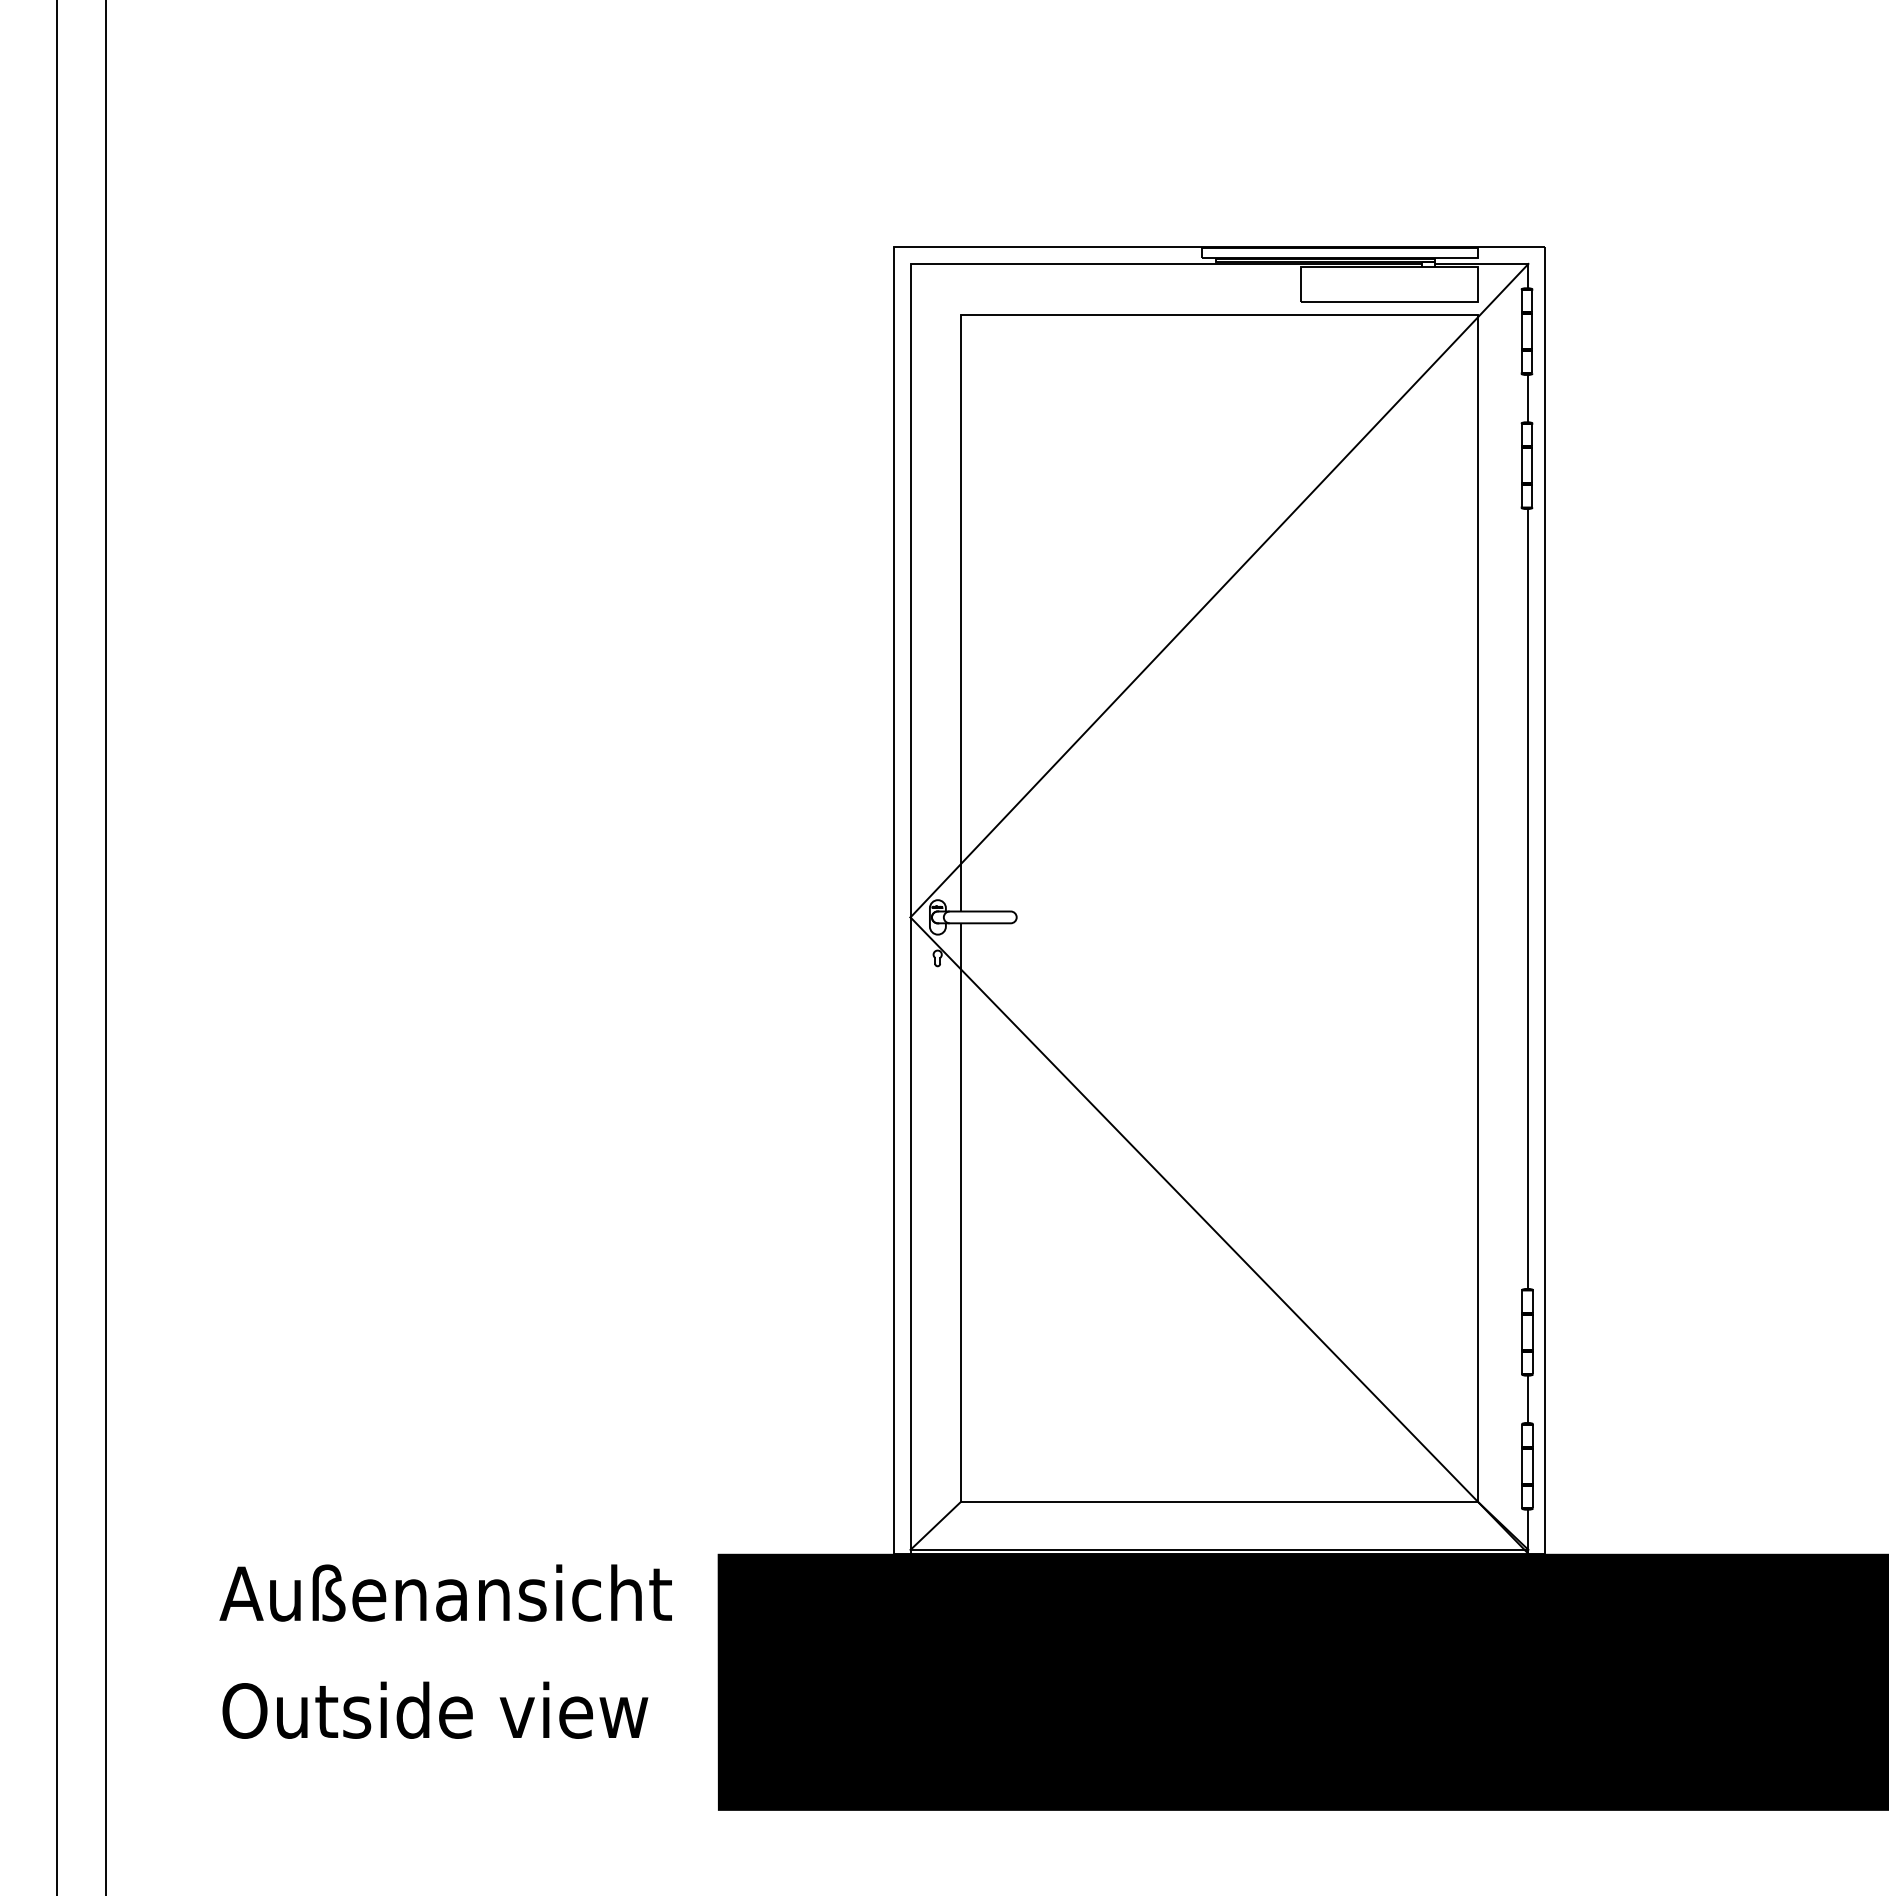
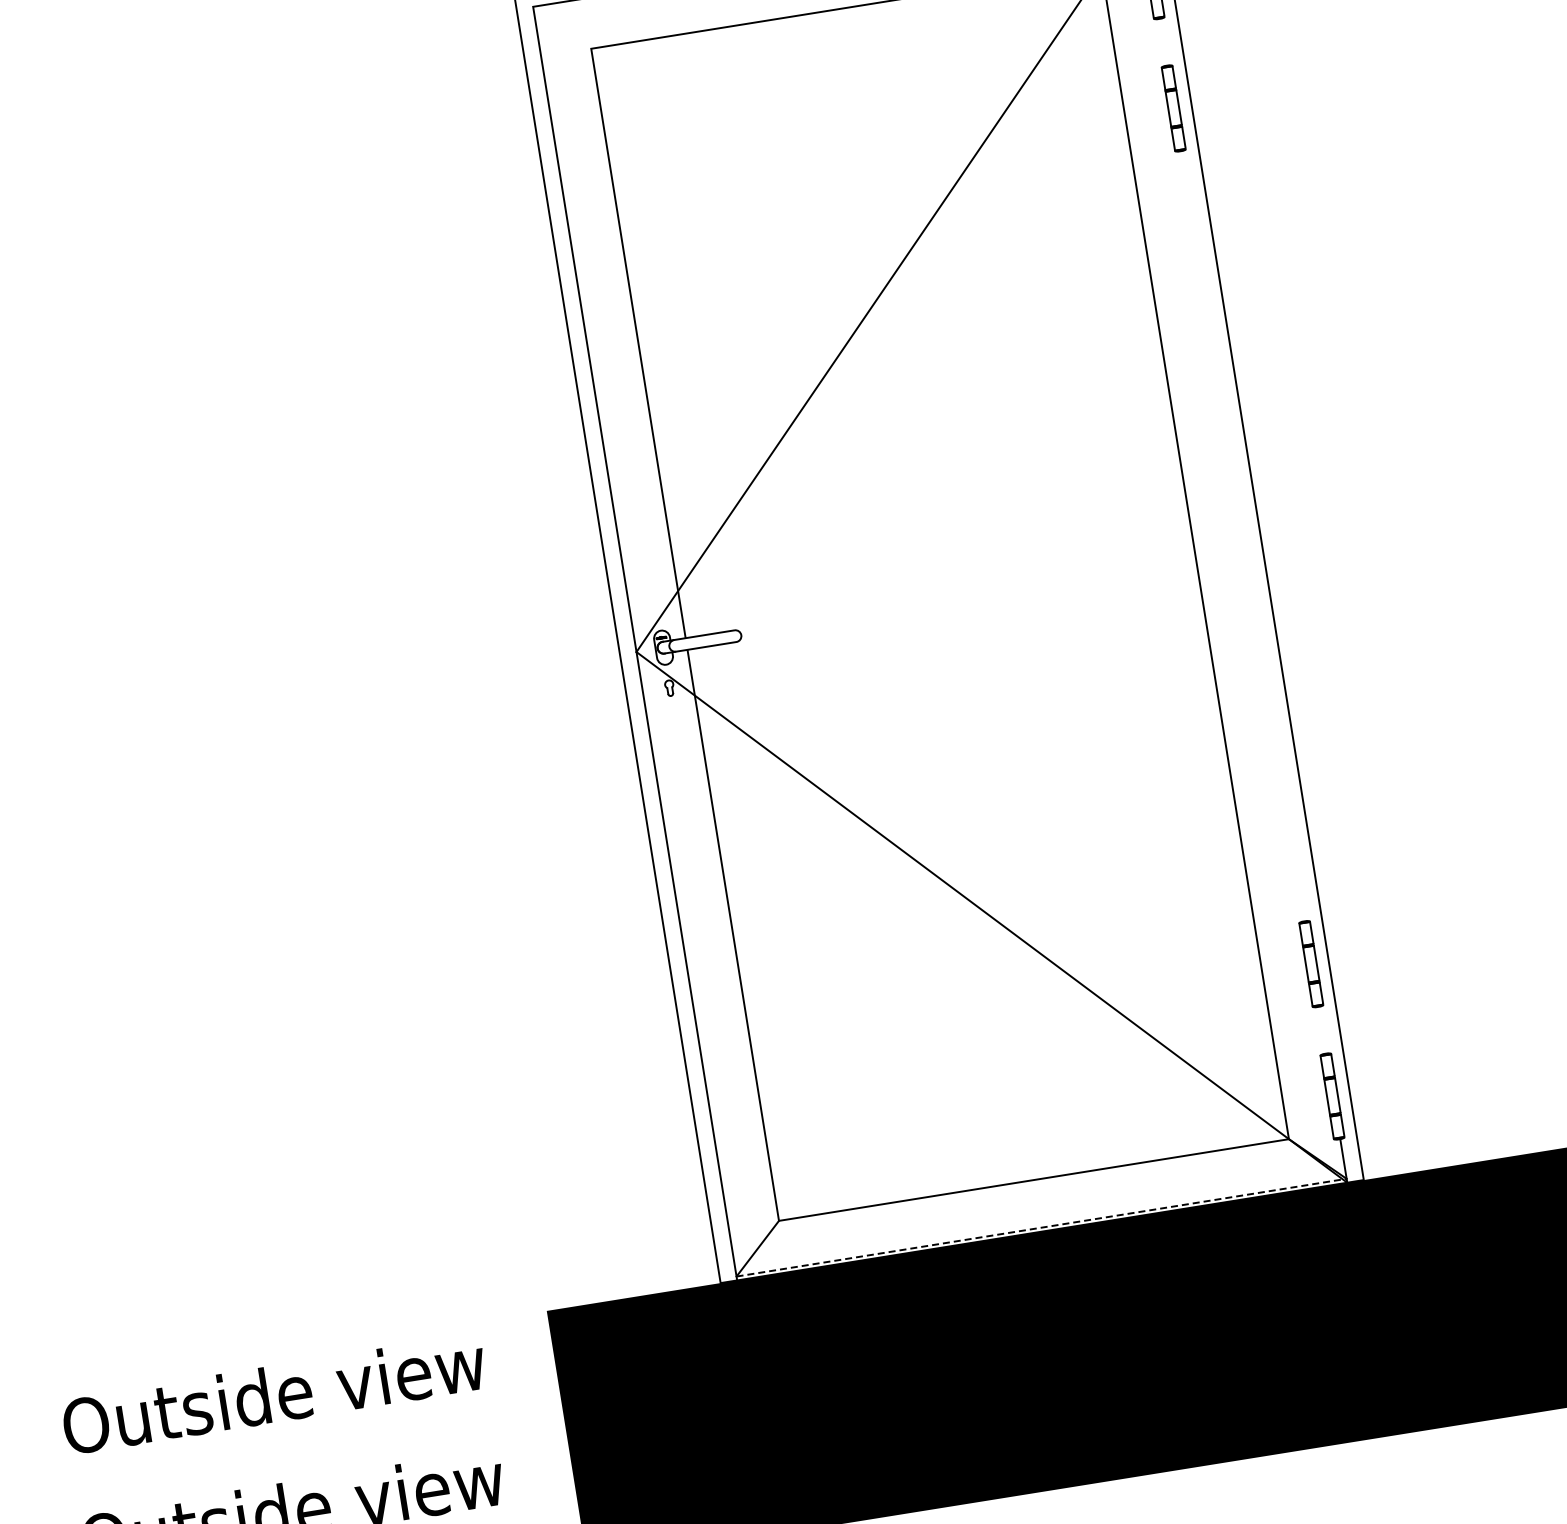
line: (1528, 398) -> (1164, 41), removed
line: (1528, 898) -> (1243, 535), removed
line: (1528, 1398) -> (1322, 1029), removed
line: (1219, 1549) -> (1041, 1227), solid -> dashed
text: (445, 1592) -> (284, 1392), Außenansicht -> Outside view

